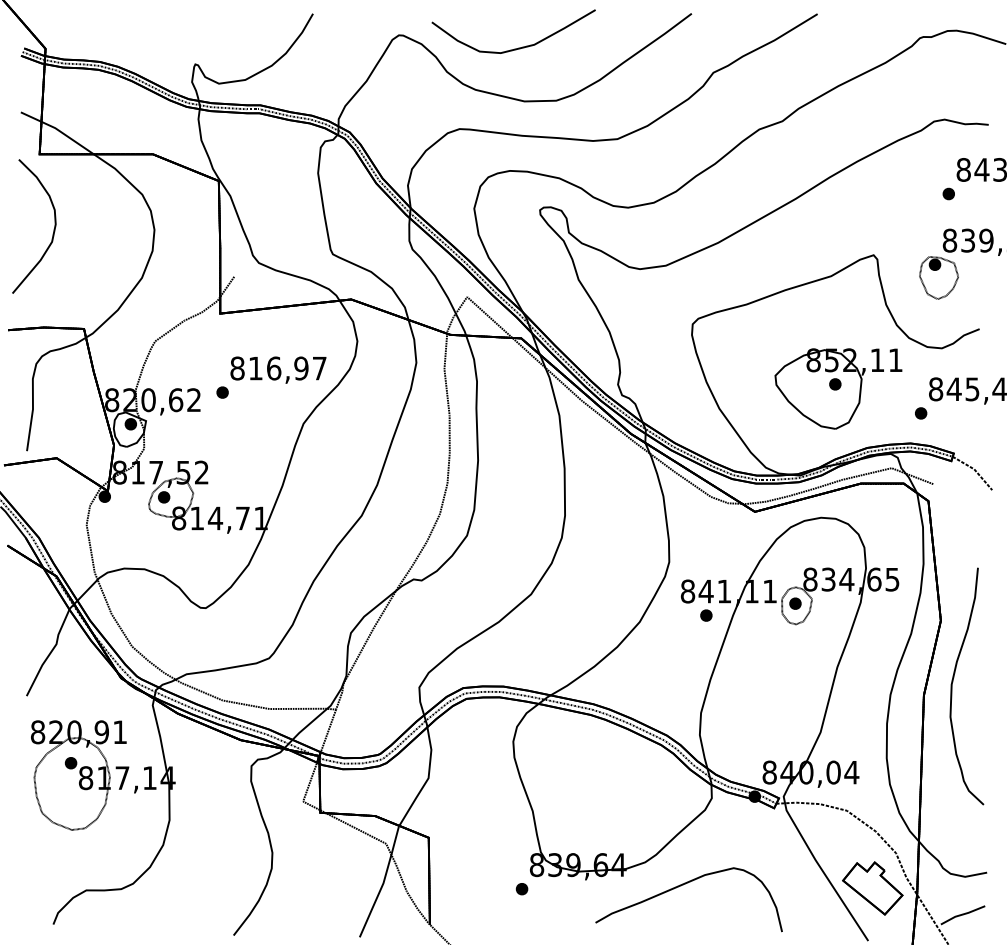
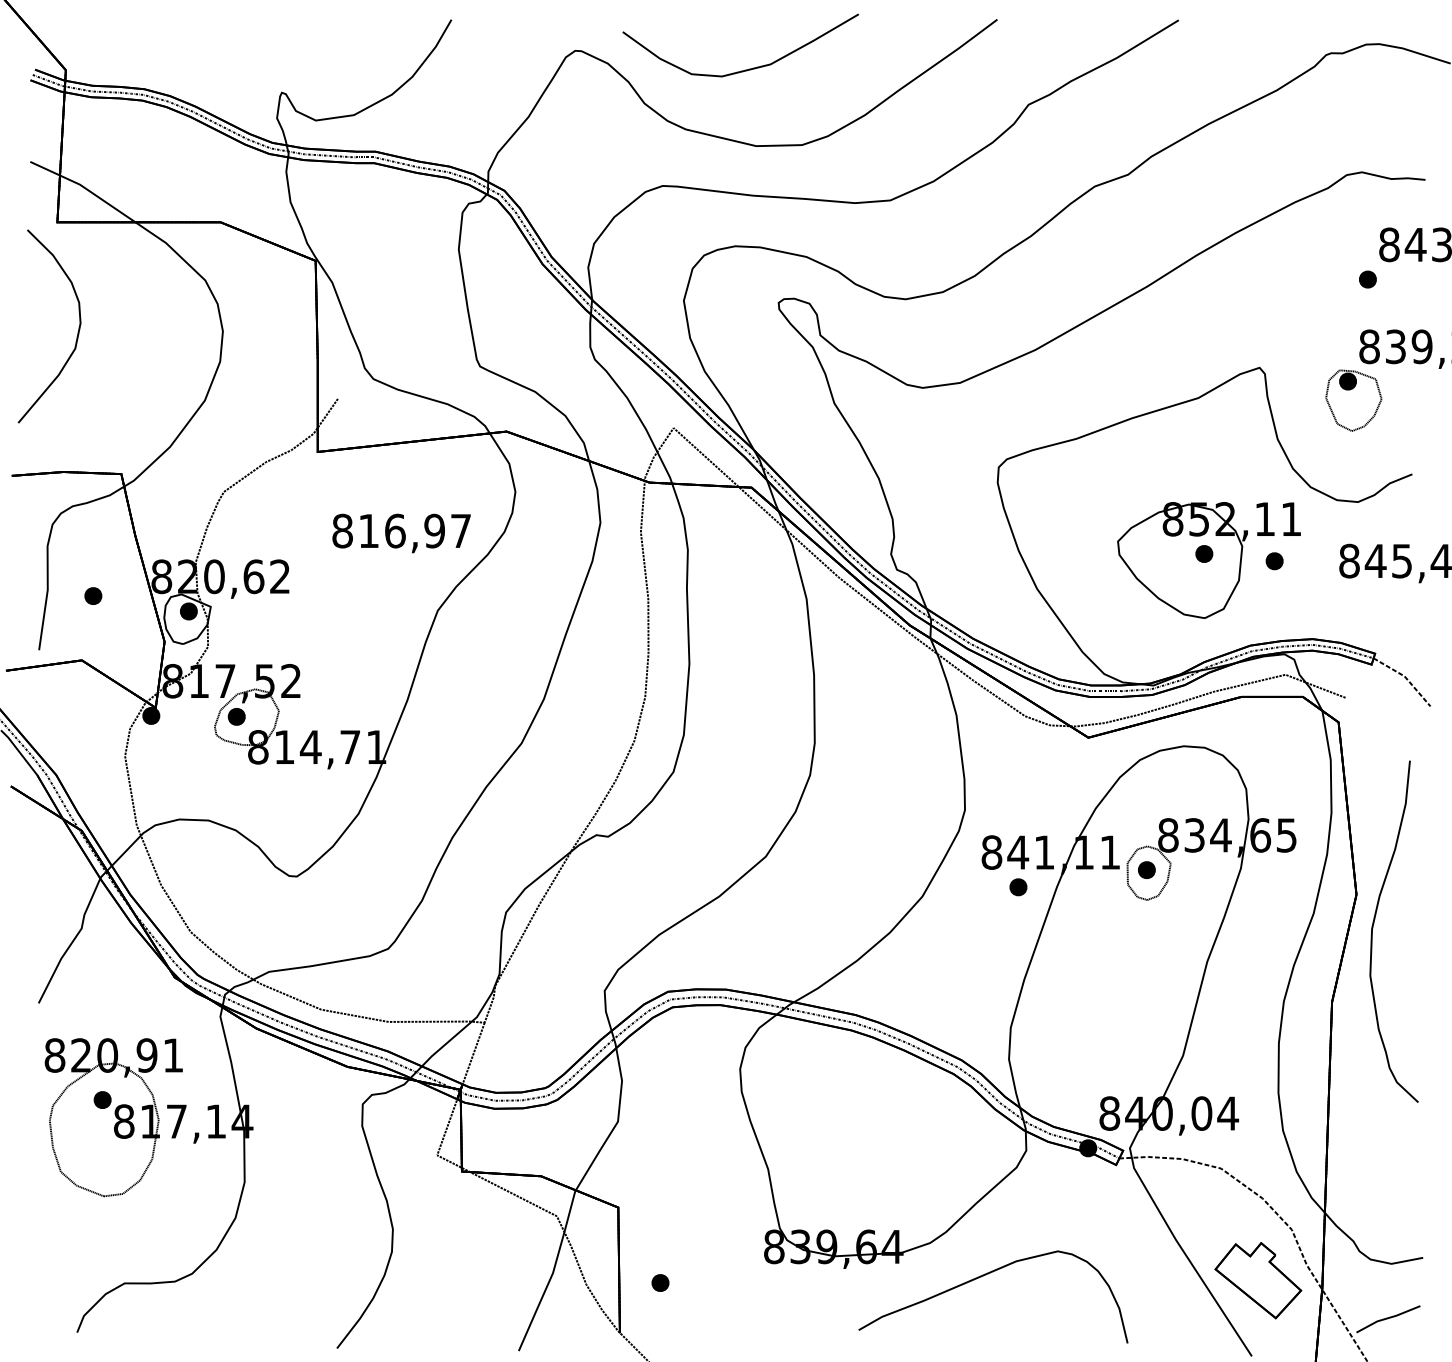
part: (222, 392) -> (93, 595), moved
part: (921, 413) -> (1275, 561), moved
curve: (953, 682) -> (1374, 926), moved
part: (521, 889) -> (659, 1283), moved

